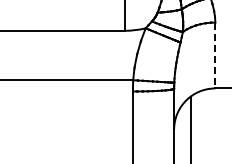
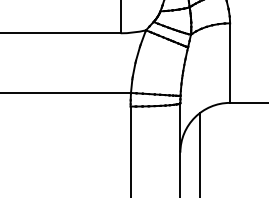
line: (215, 55) -> (230, 63), dashed -> solid

